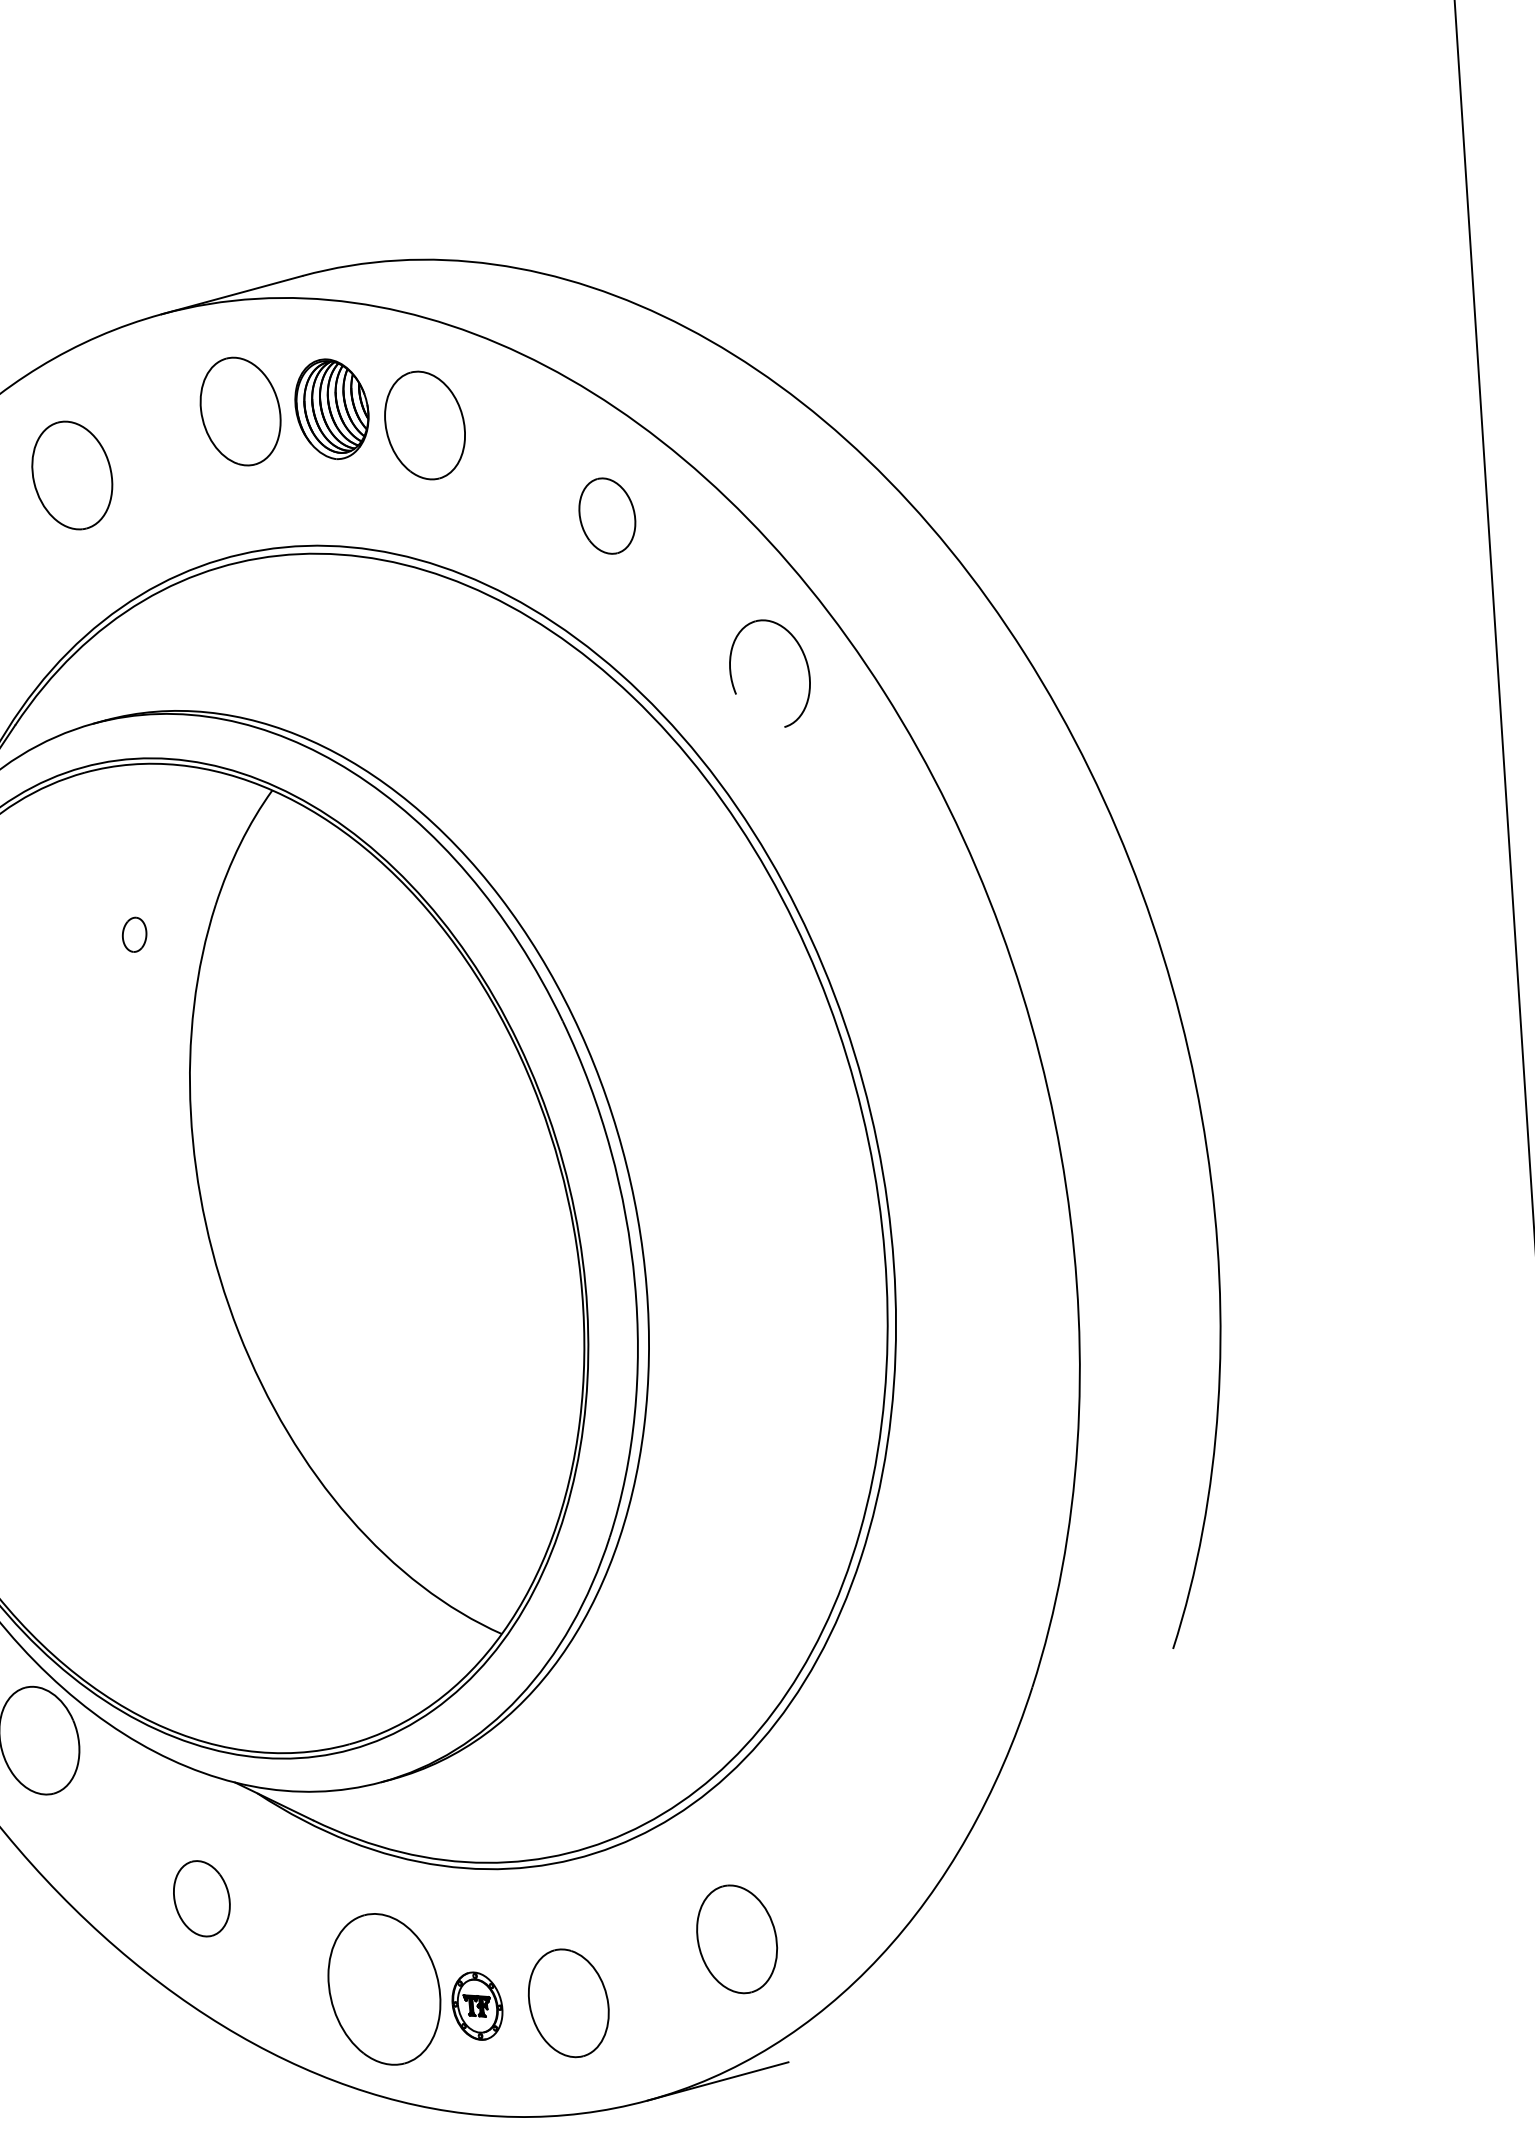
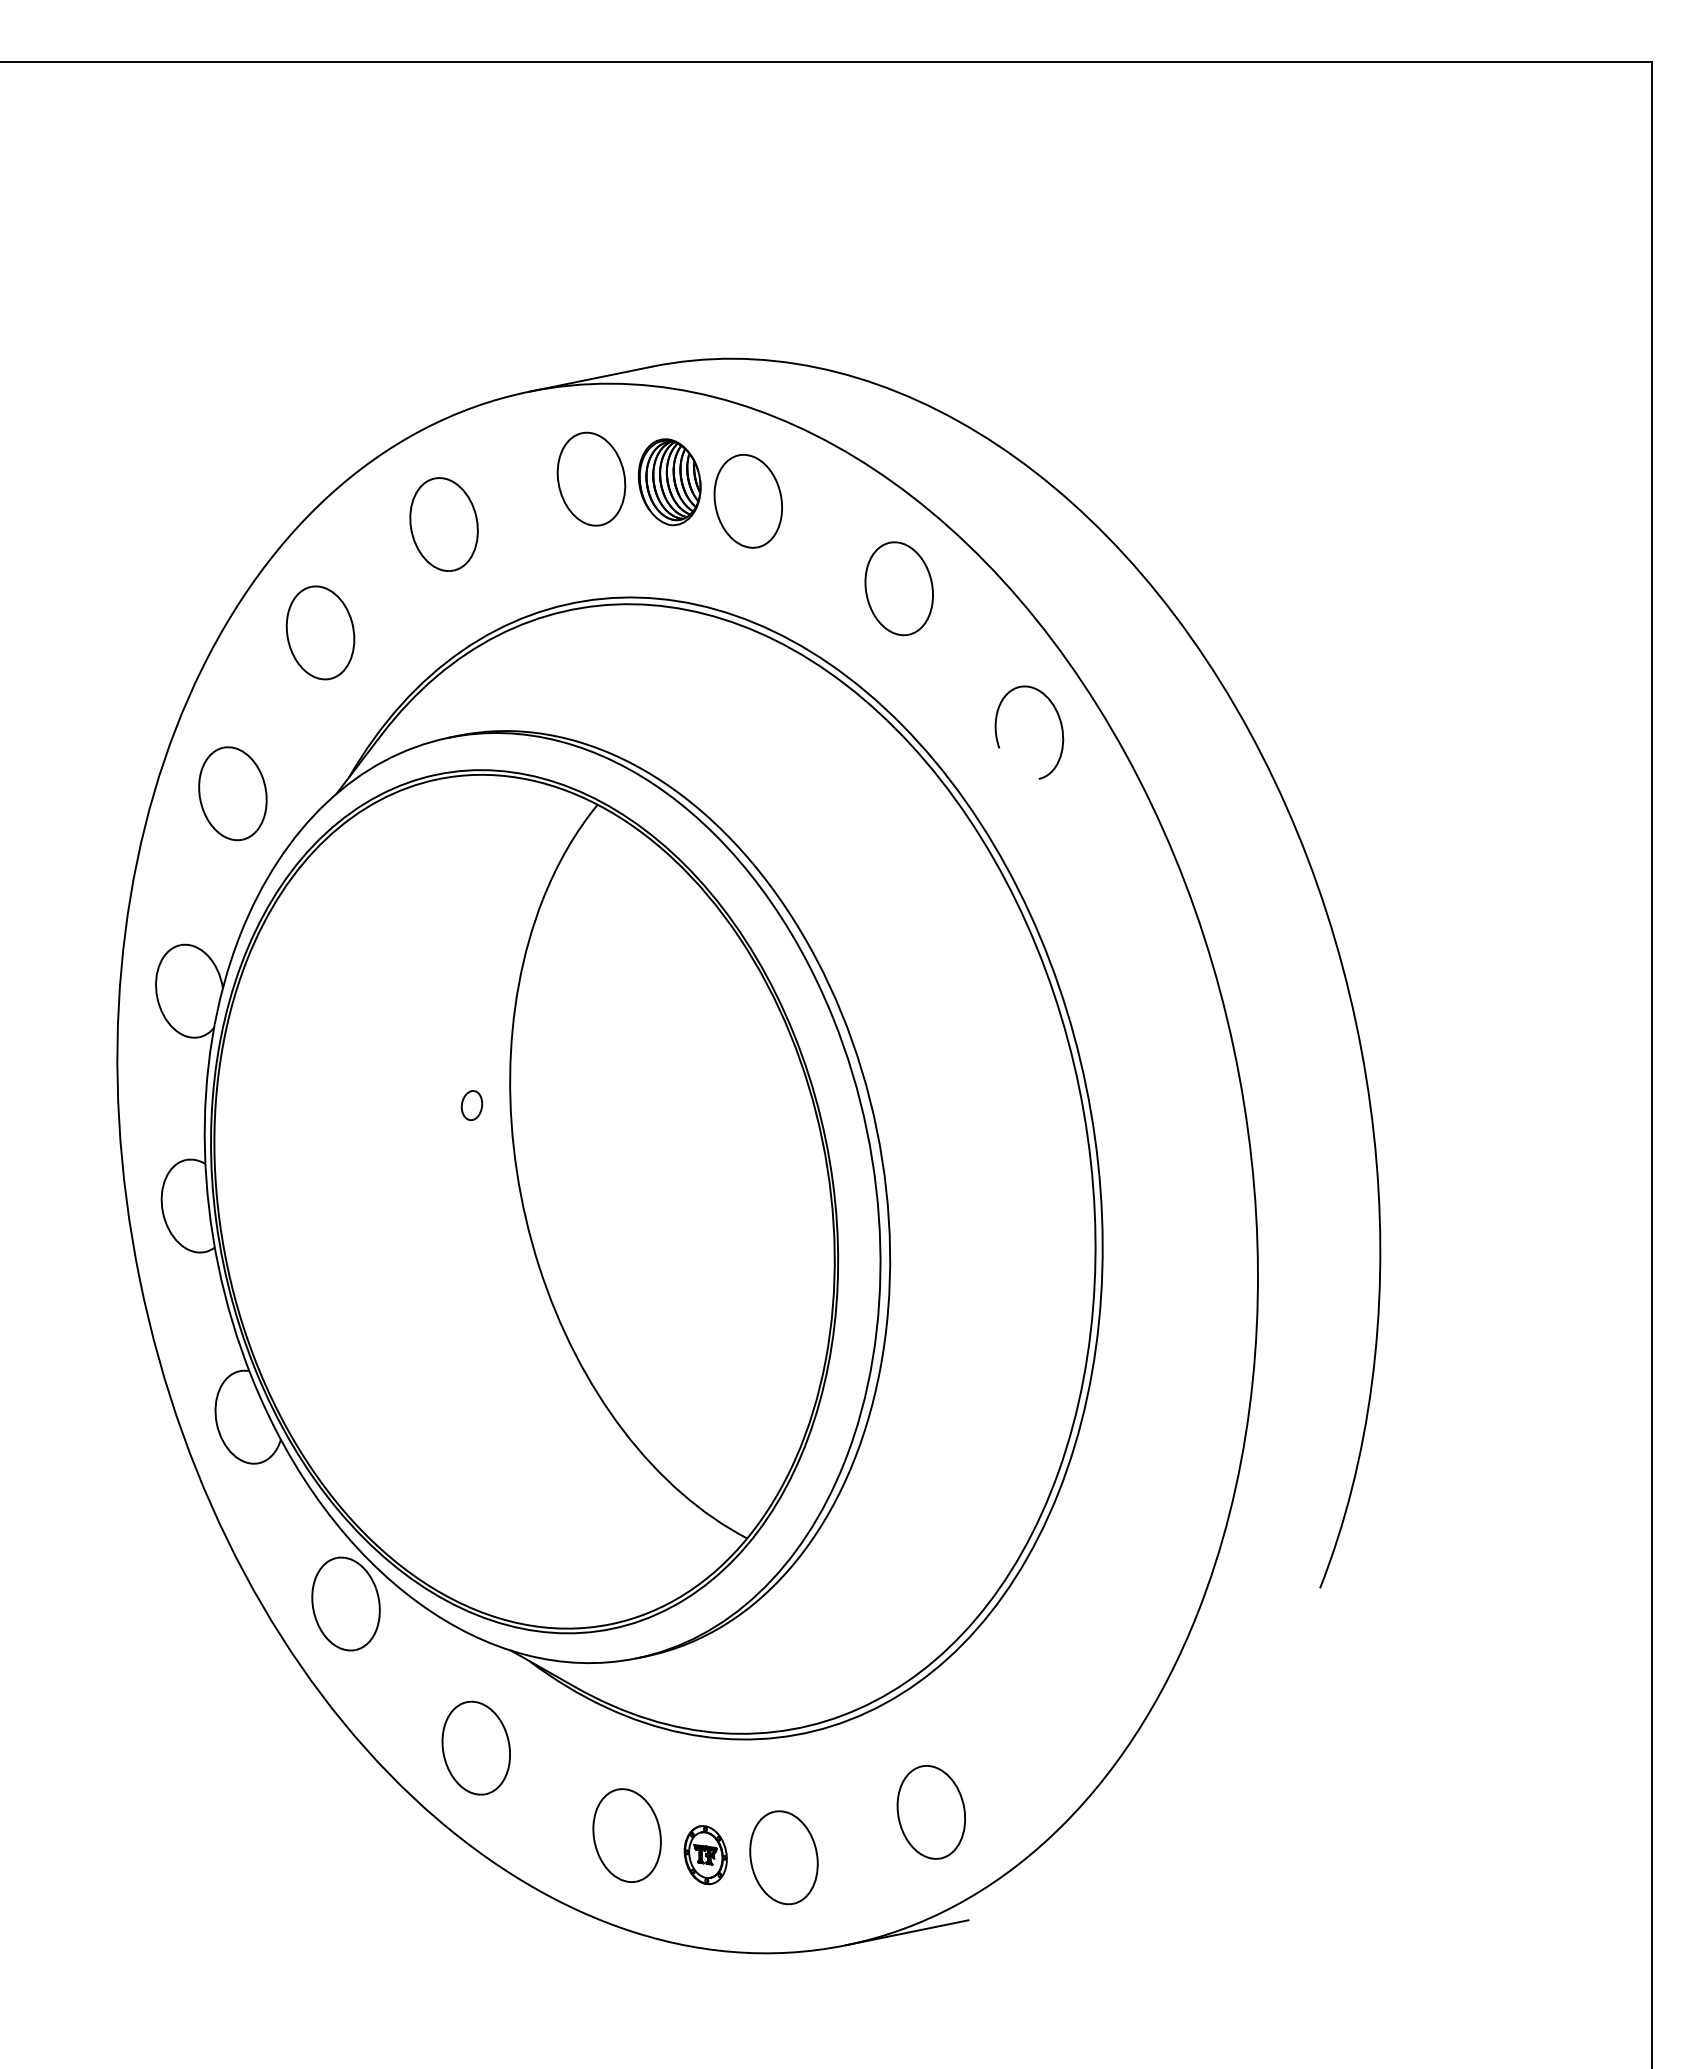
part: (606, 515) -> (898, 588), size x1.43
part: (134, 934) -> (471, 1105), moved
part: (201, 1898) -> (475, 1747), size x1.43
part: (383, 1989) -> (626, 1835), size x0.71

